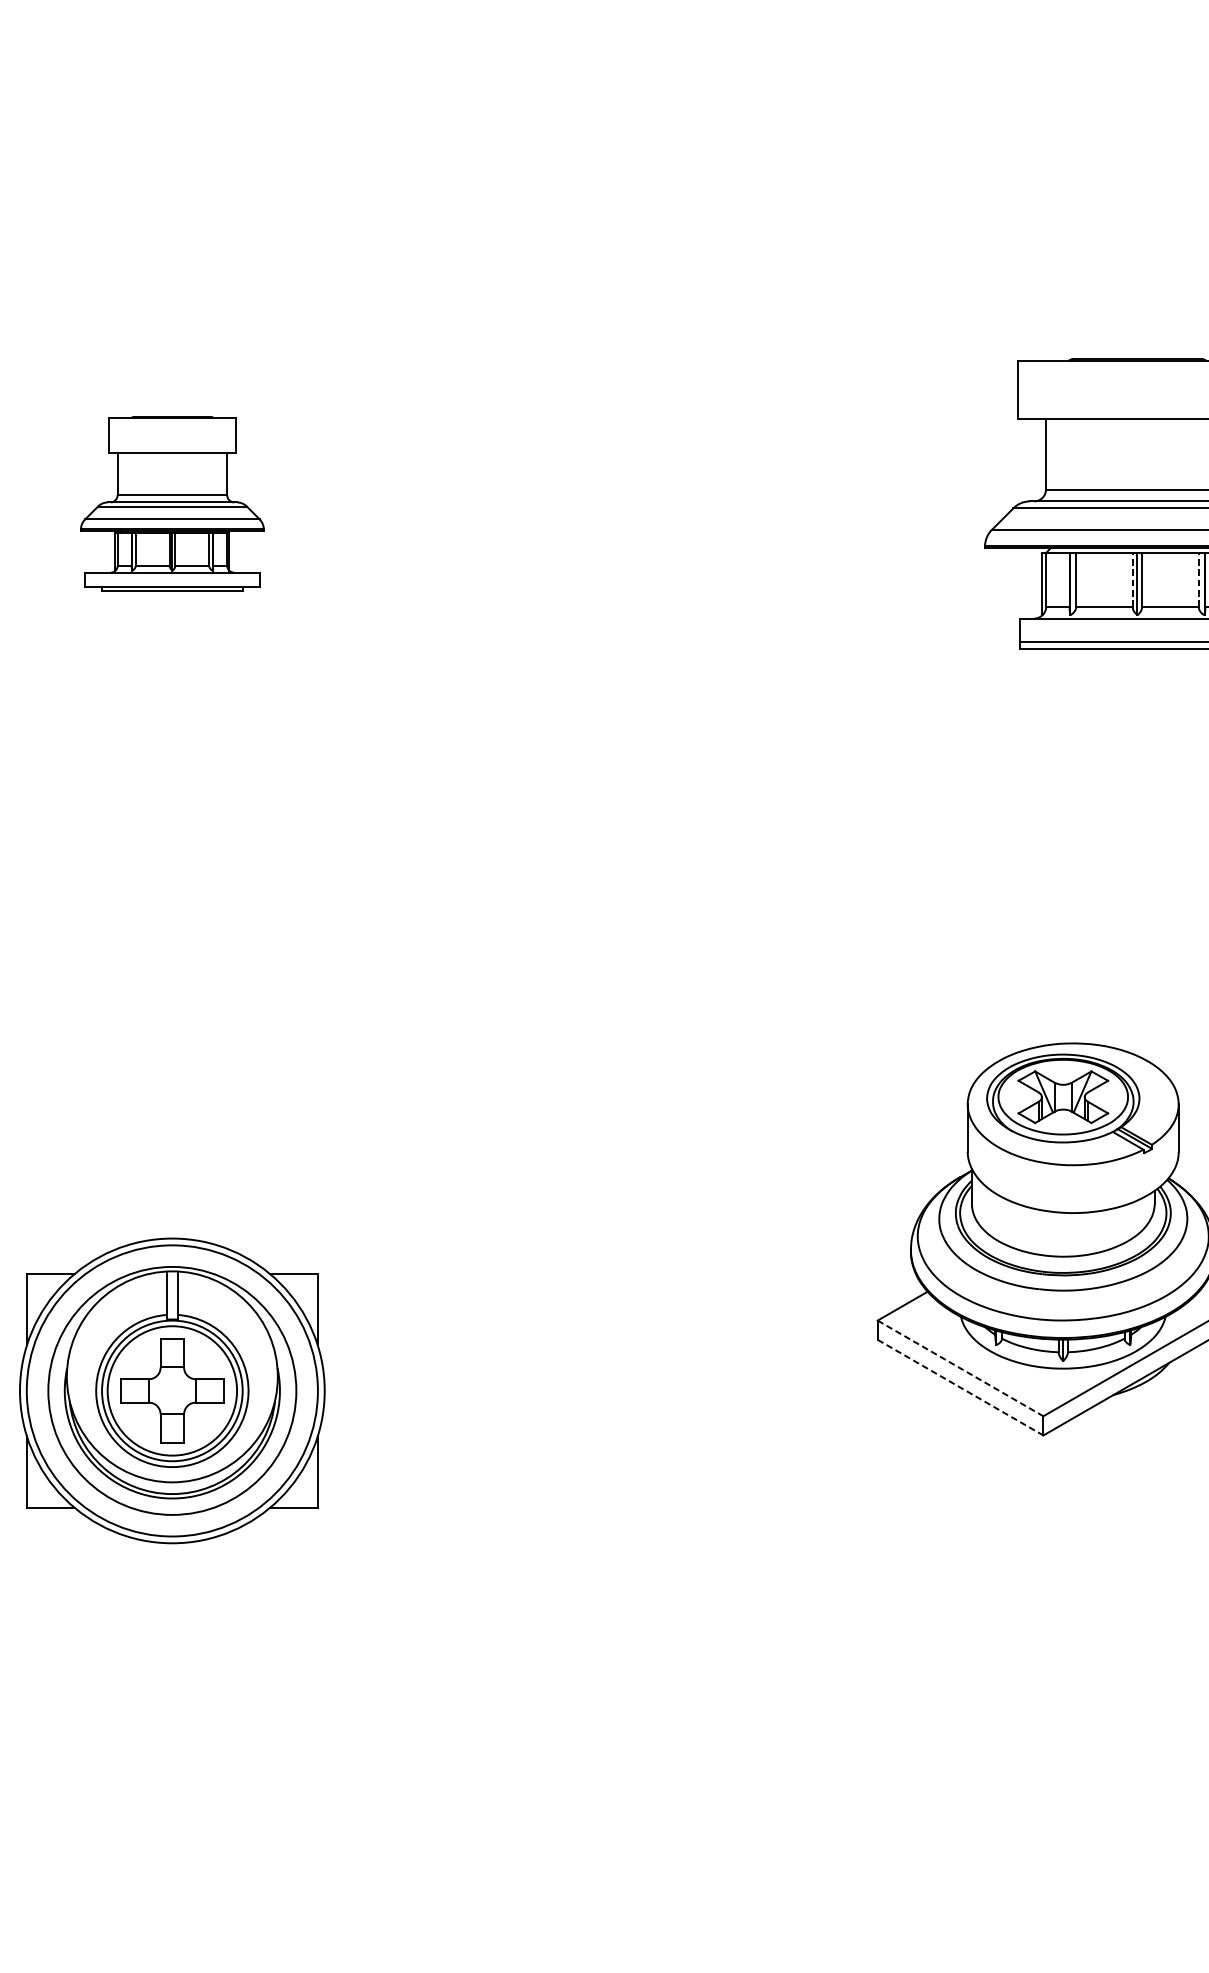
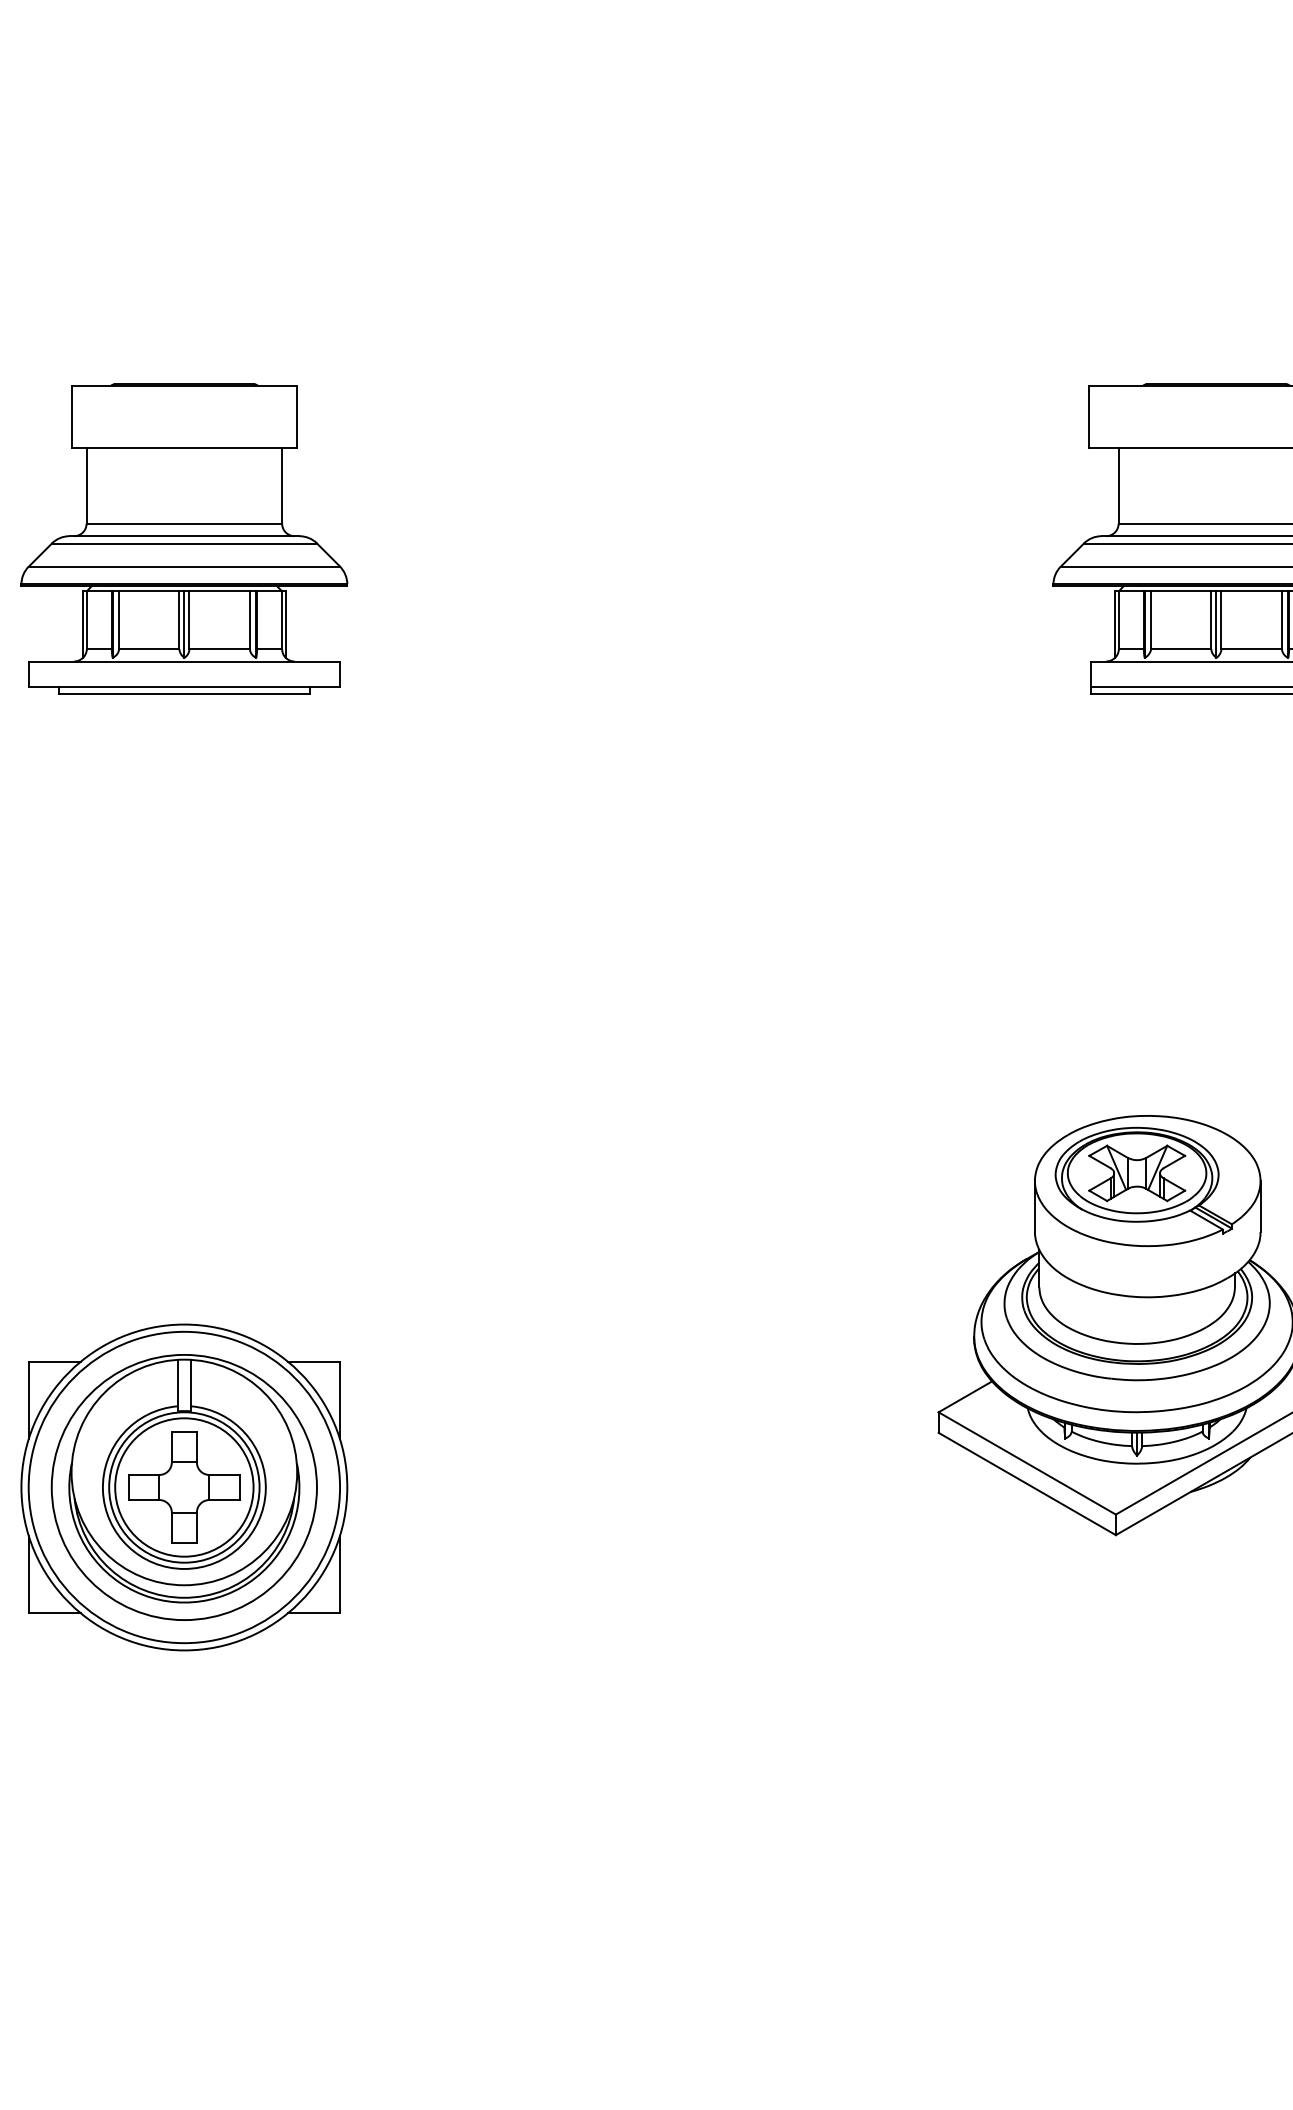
part: (172, 503) -> (184, 538), size x1.67
line: (1132, 580) -> (1211, 620), dashed -> solid
line: (1199, 580) -> (1282, 620), dashed -> solid
line: (960, 1368) -> (1027, 1463), dashed -> solid
line: (960, 1388) -> (1027, 1484), dashed -> solid

